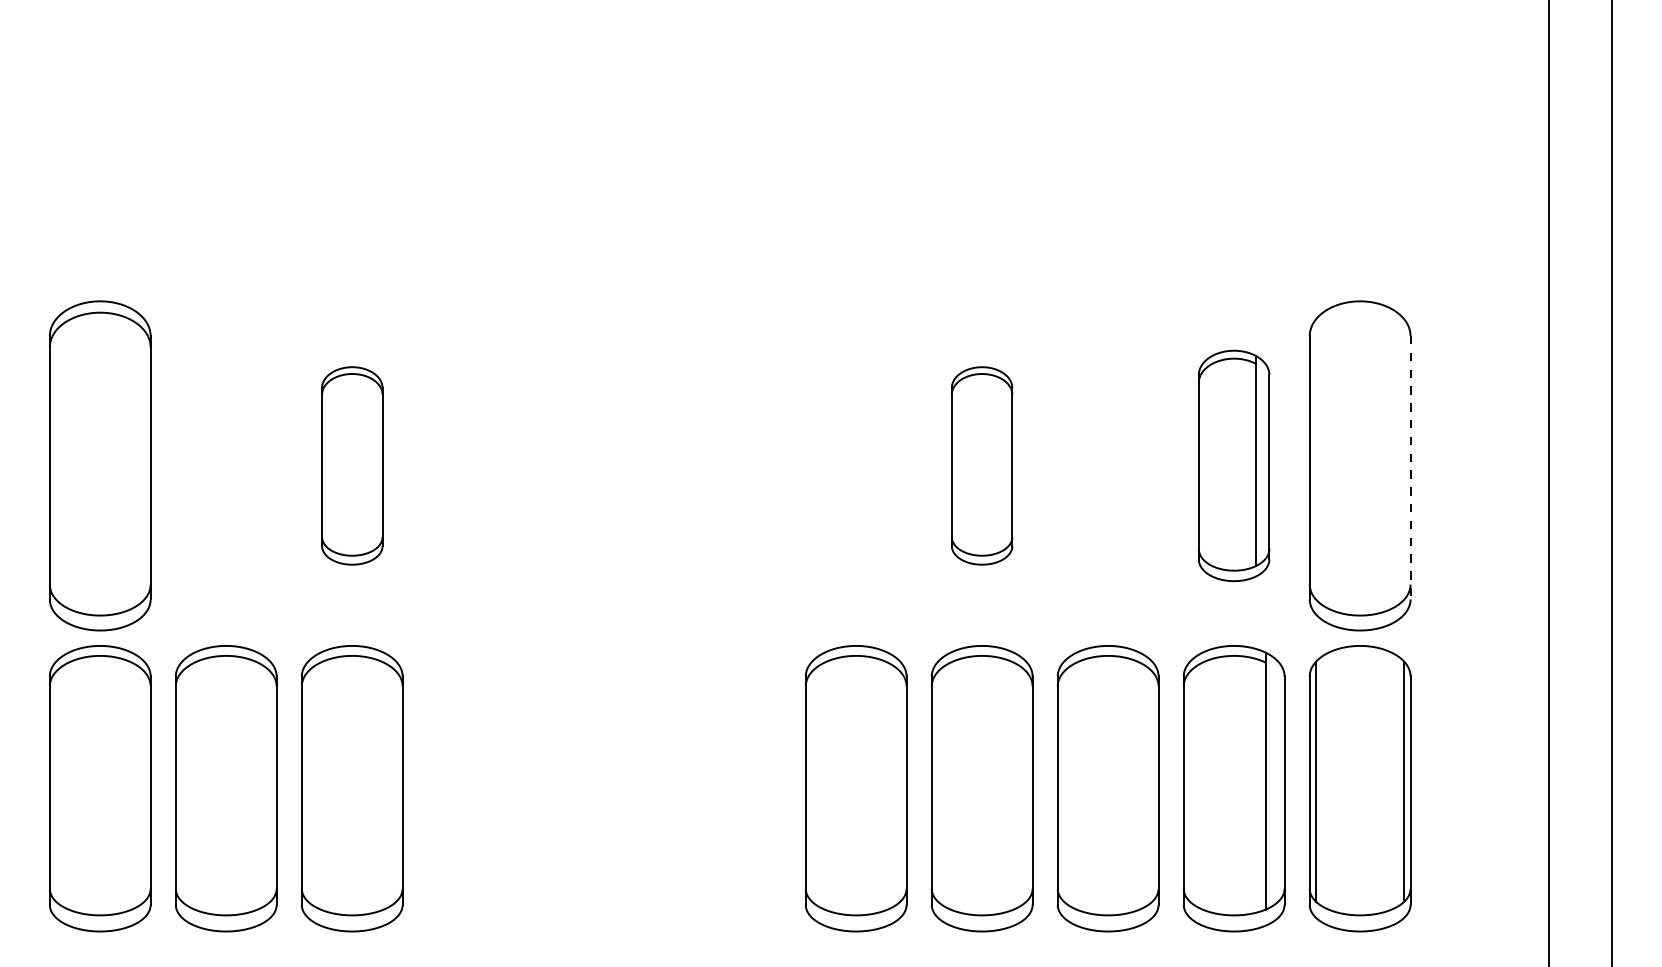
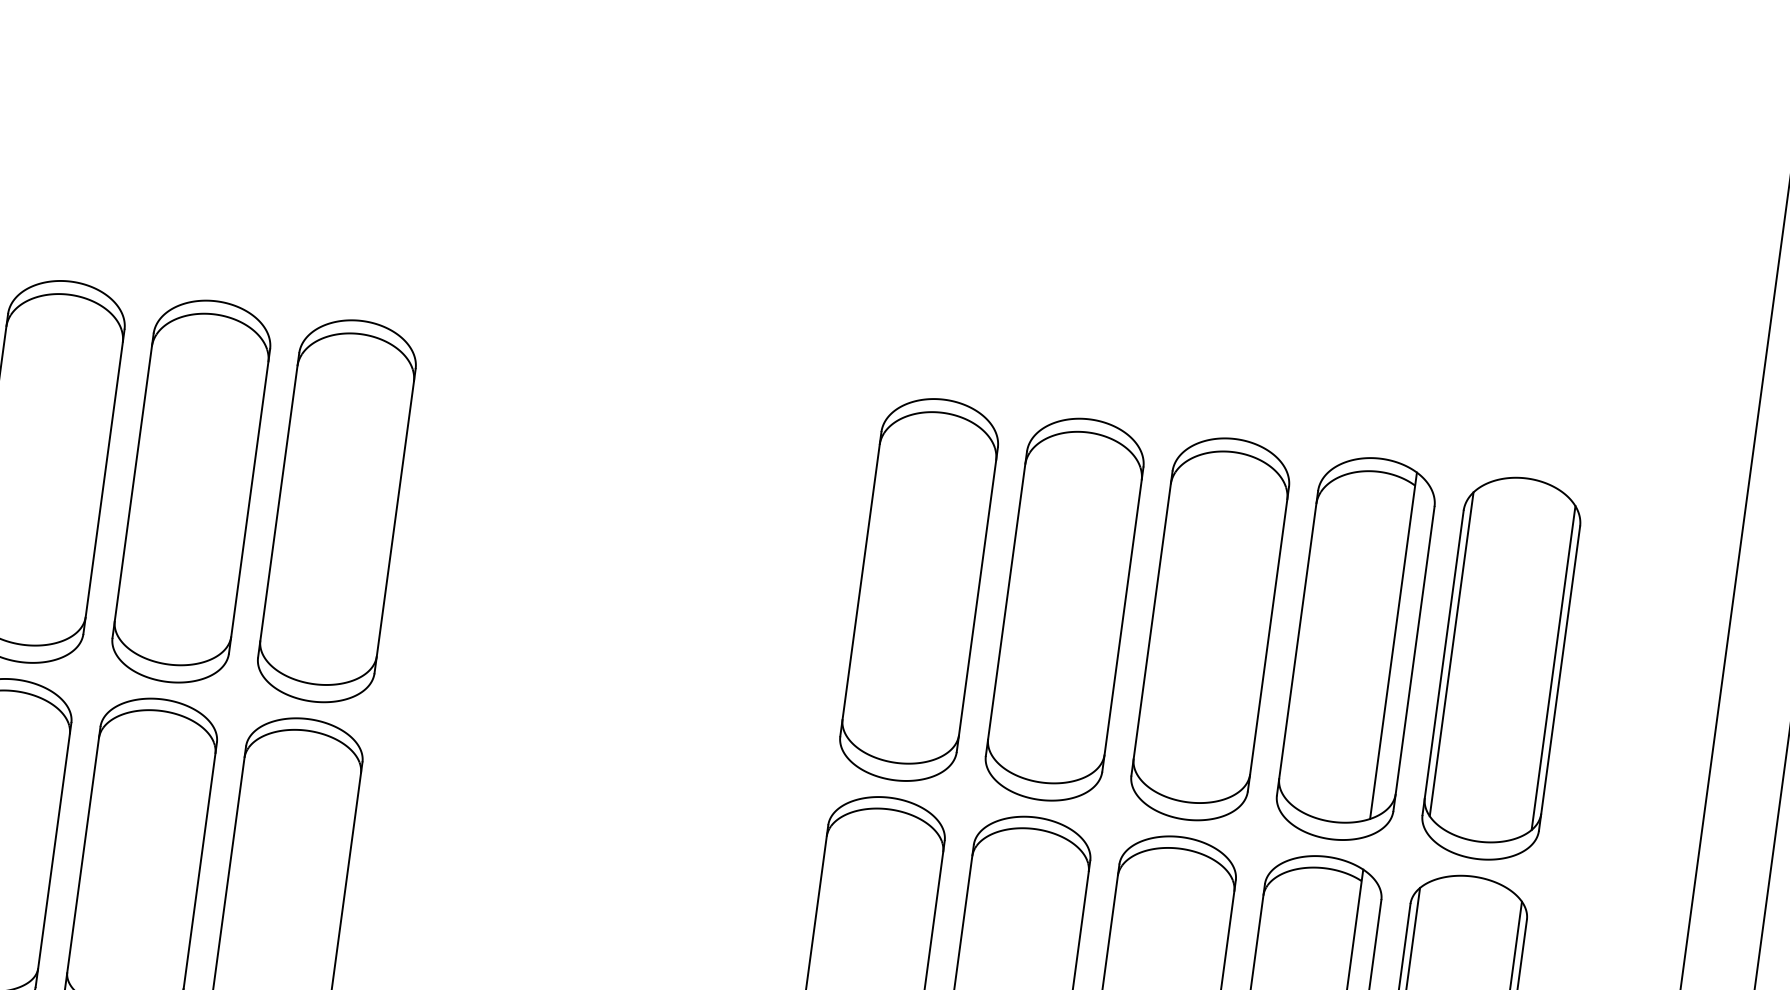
line: (1316, 459) -> (1452, 654), added
line: (1404, 459) -> (1553, 668), added
part: (226, 465) -> (191, 491), added
part: (352, 465) -> (337, 510), size x1.67
part: (855, 465) -> (918, 589), added
part: (981, 465) -> (1064, 609), size x1.67
part: (1107, 465) -> (1209, 628), added
part: (1233, 465) -> (1355, 648), size x1.43
line: (1410, 467) -> (1559, 678), dashed -> solid

